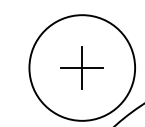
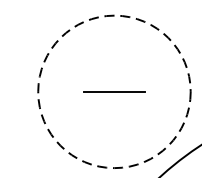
circle: (82, 67) -> (114, 91), solid -> dashed
line: (82, 67) -> (114, 91), removed

